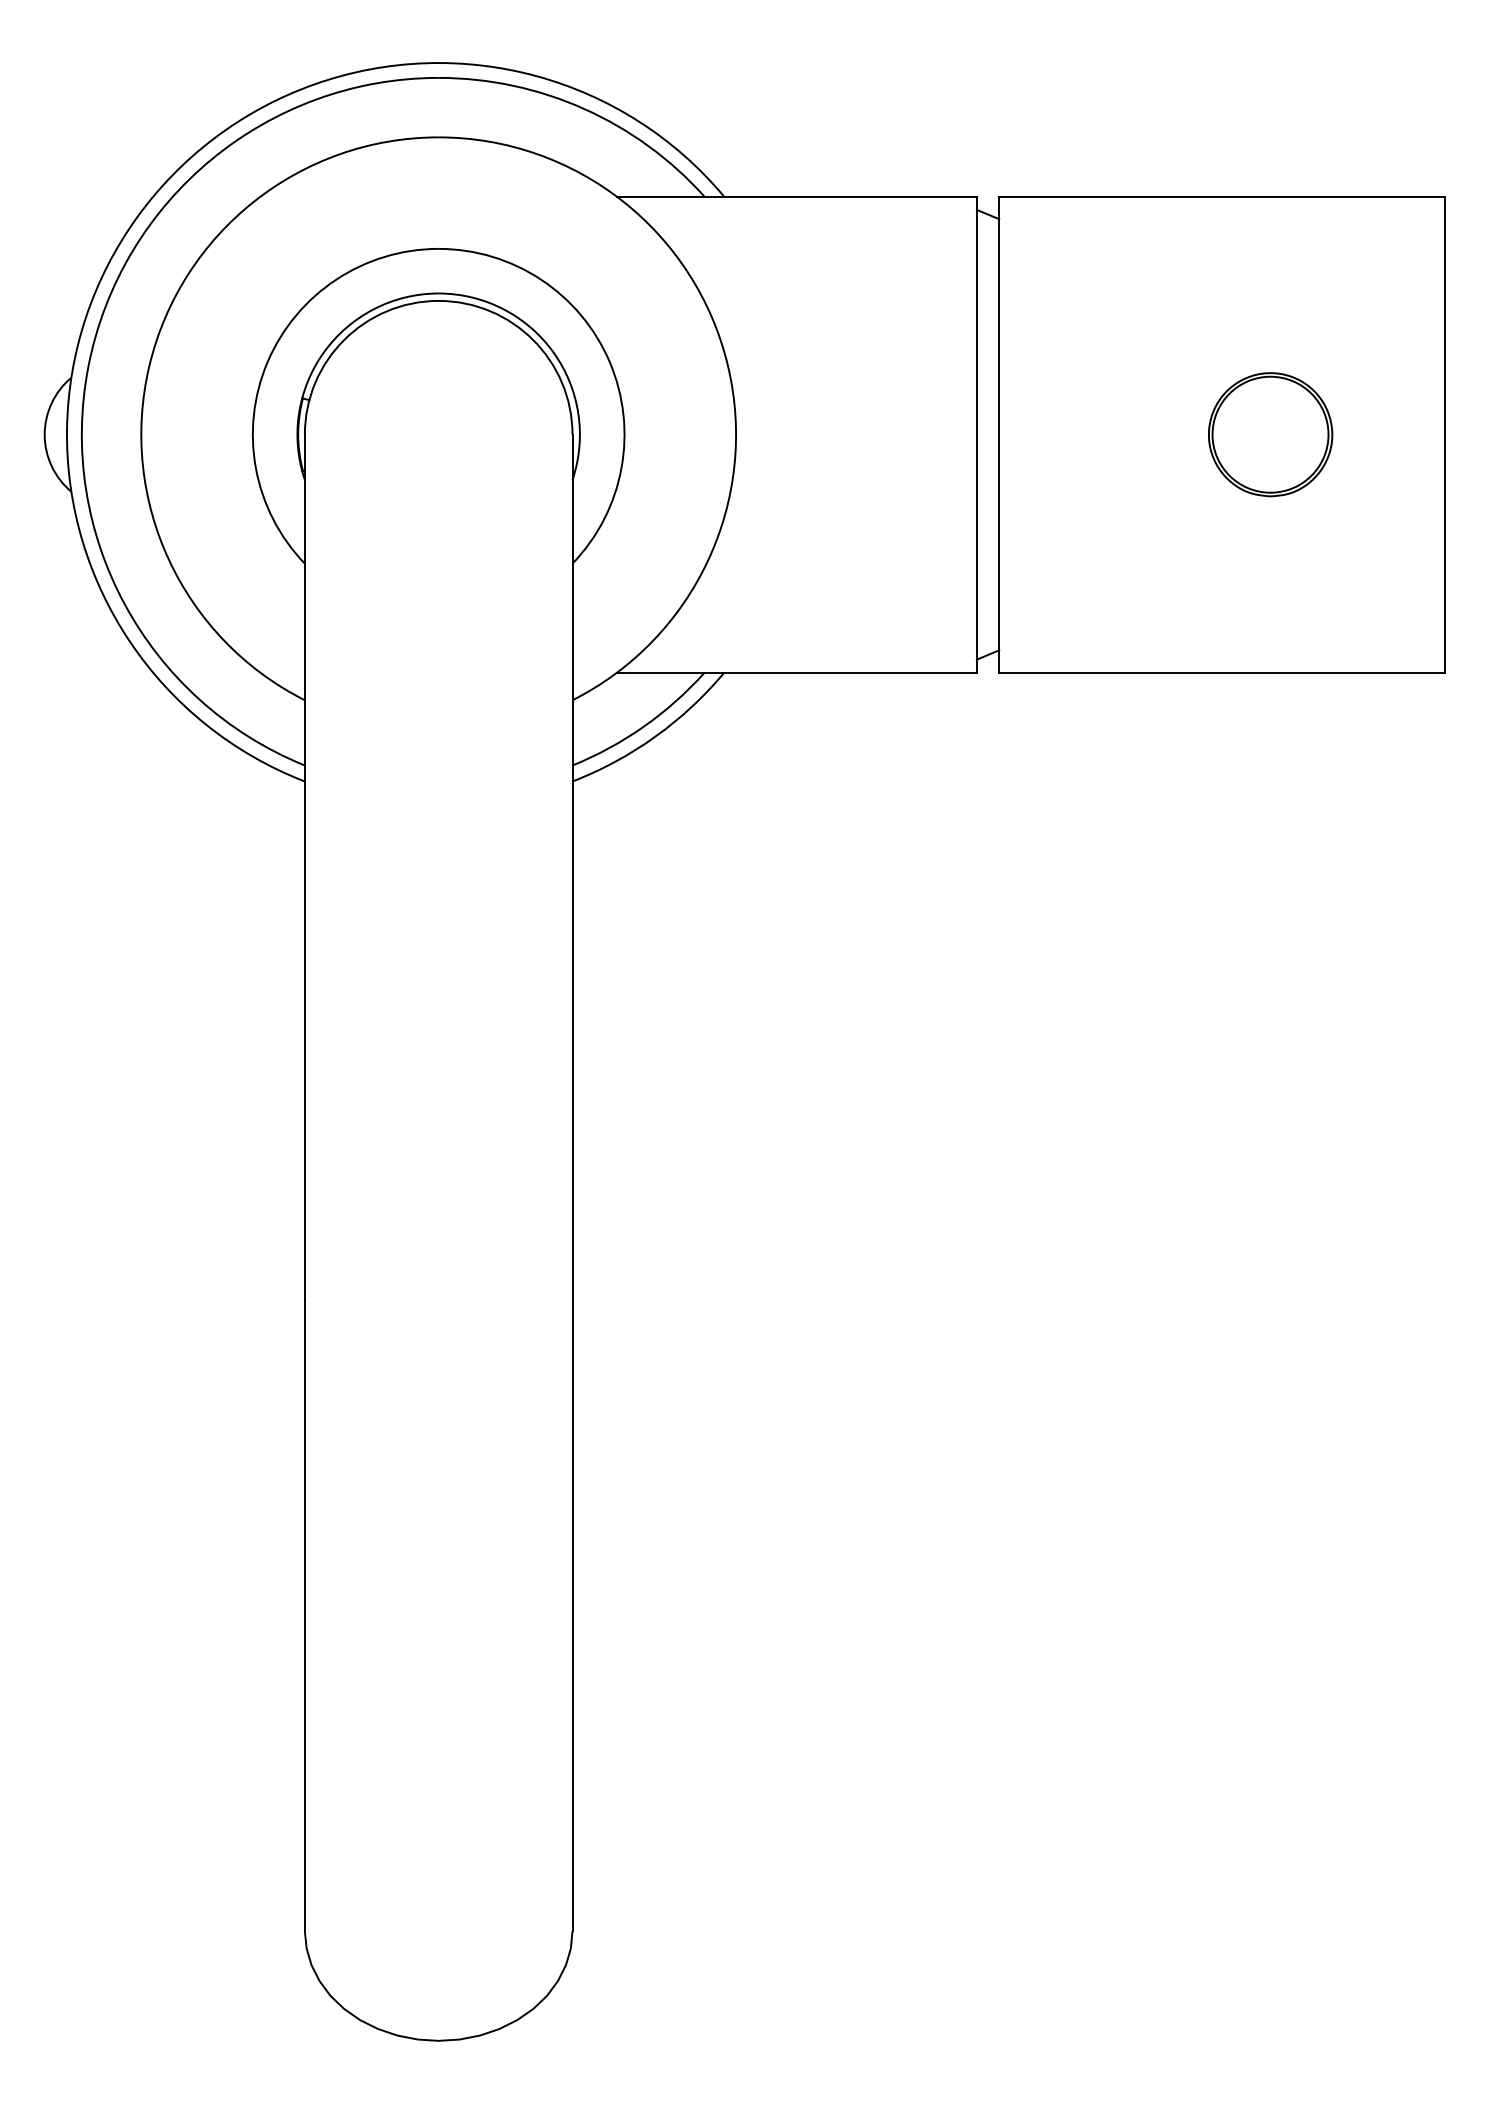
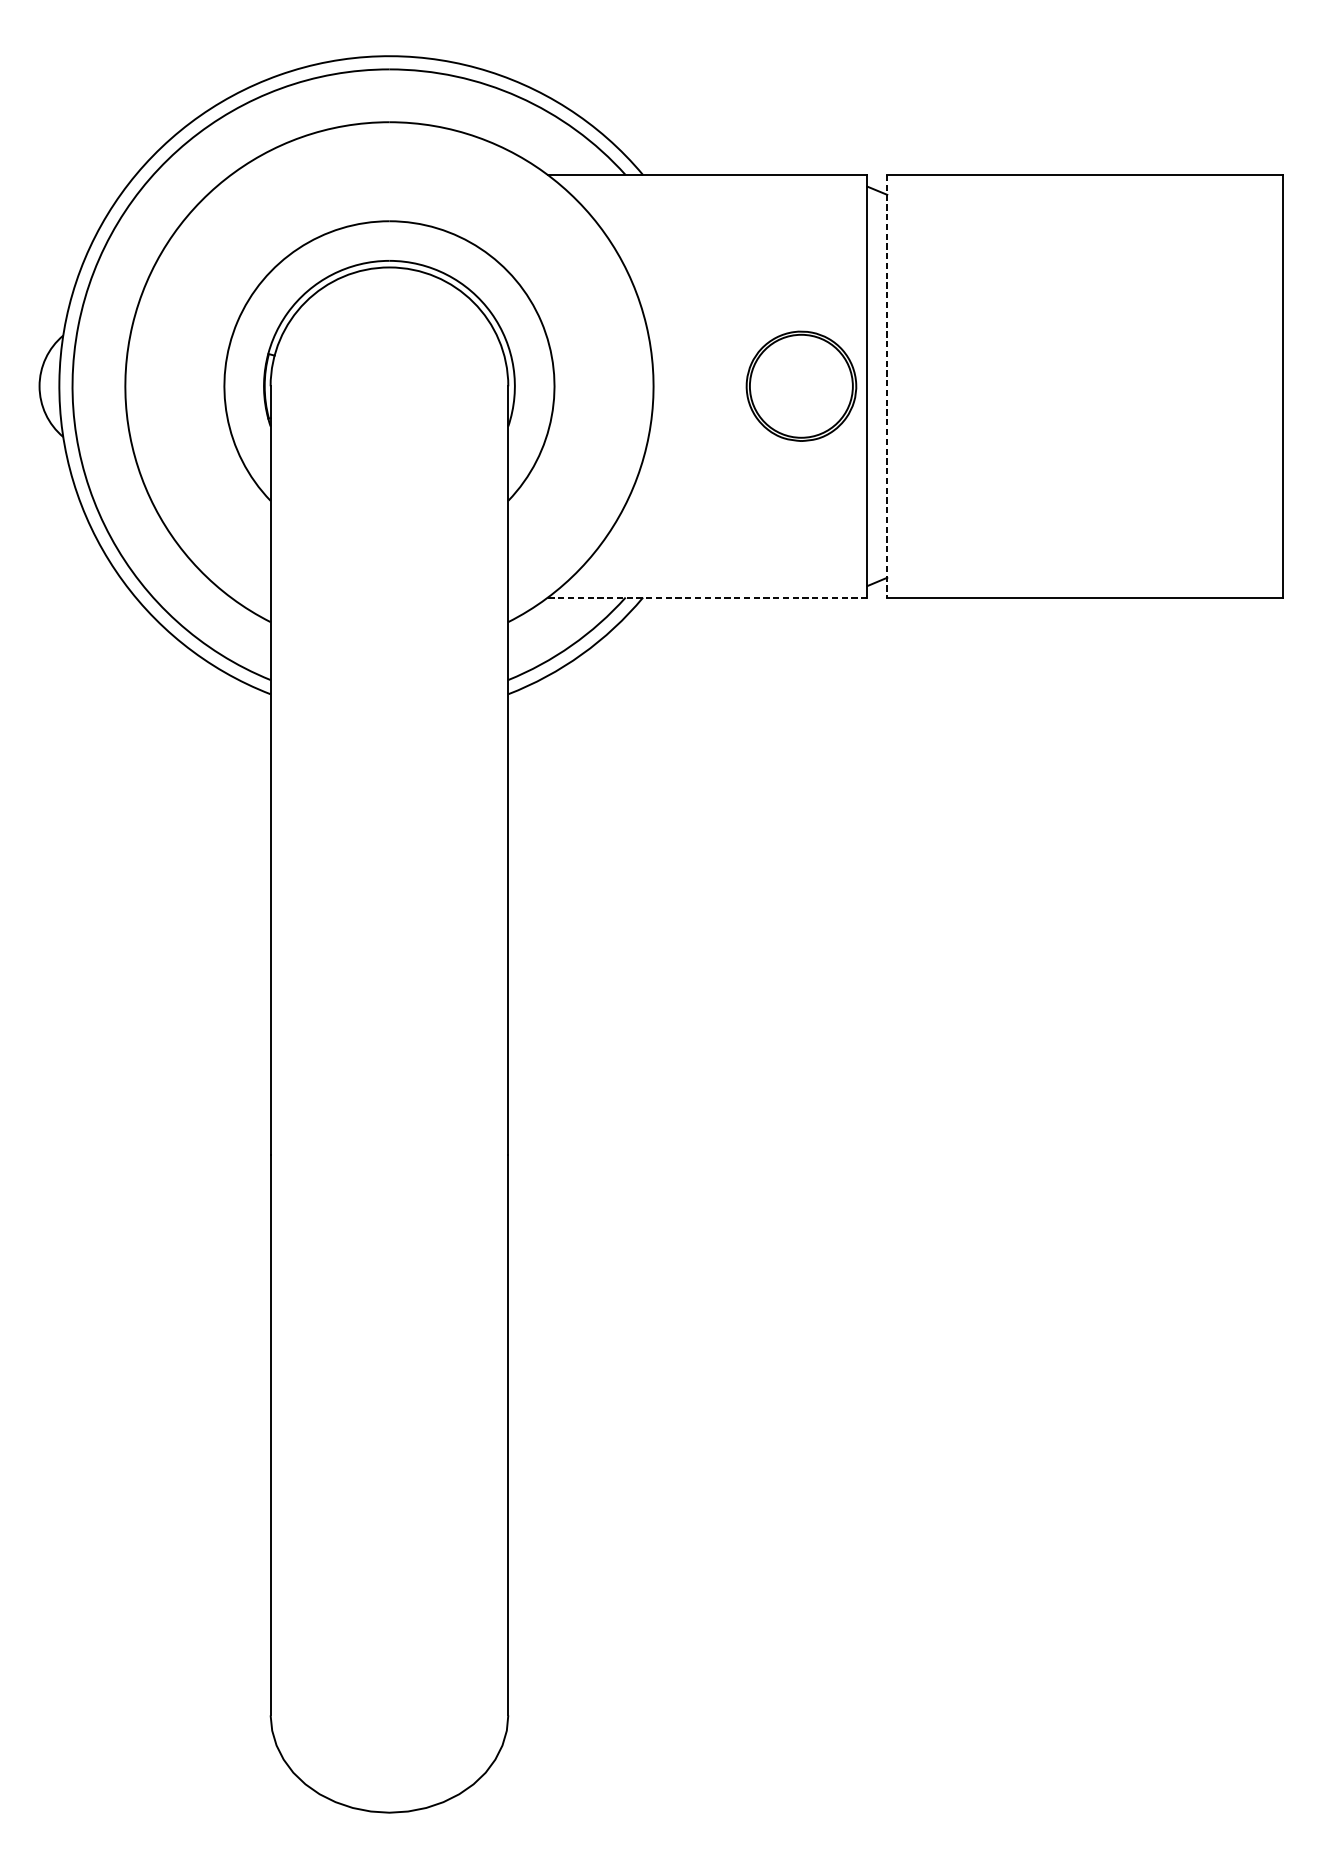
line: (999, 434) -> (887, 386), solid -> dashed
part: (1270, 434) -> (801, 386), moved
line: (797, 672) -> (708, 597), solid -> dashed

